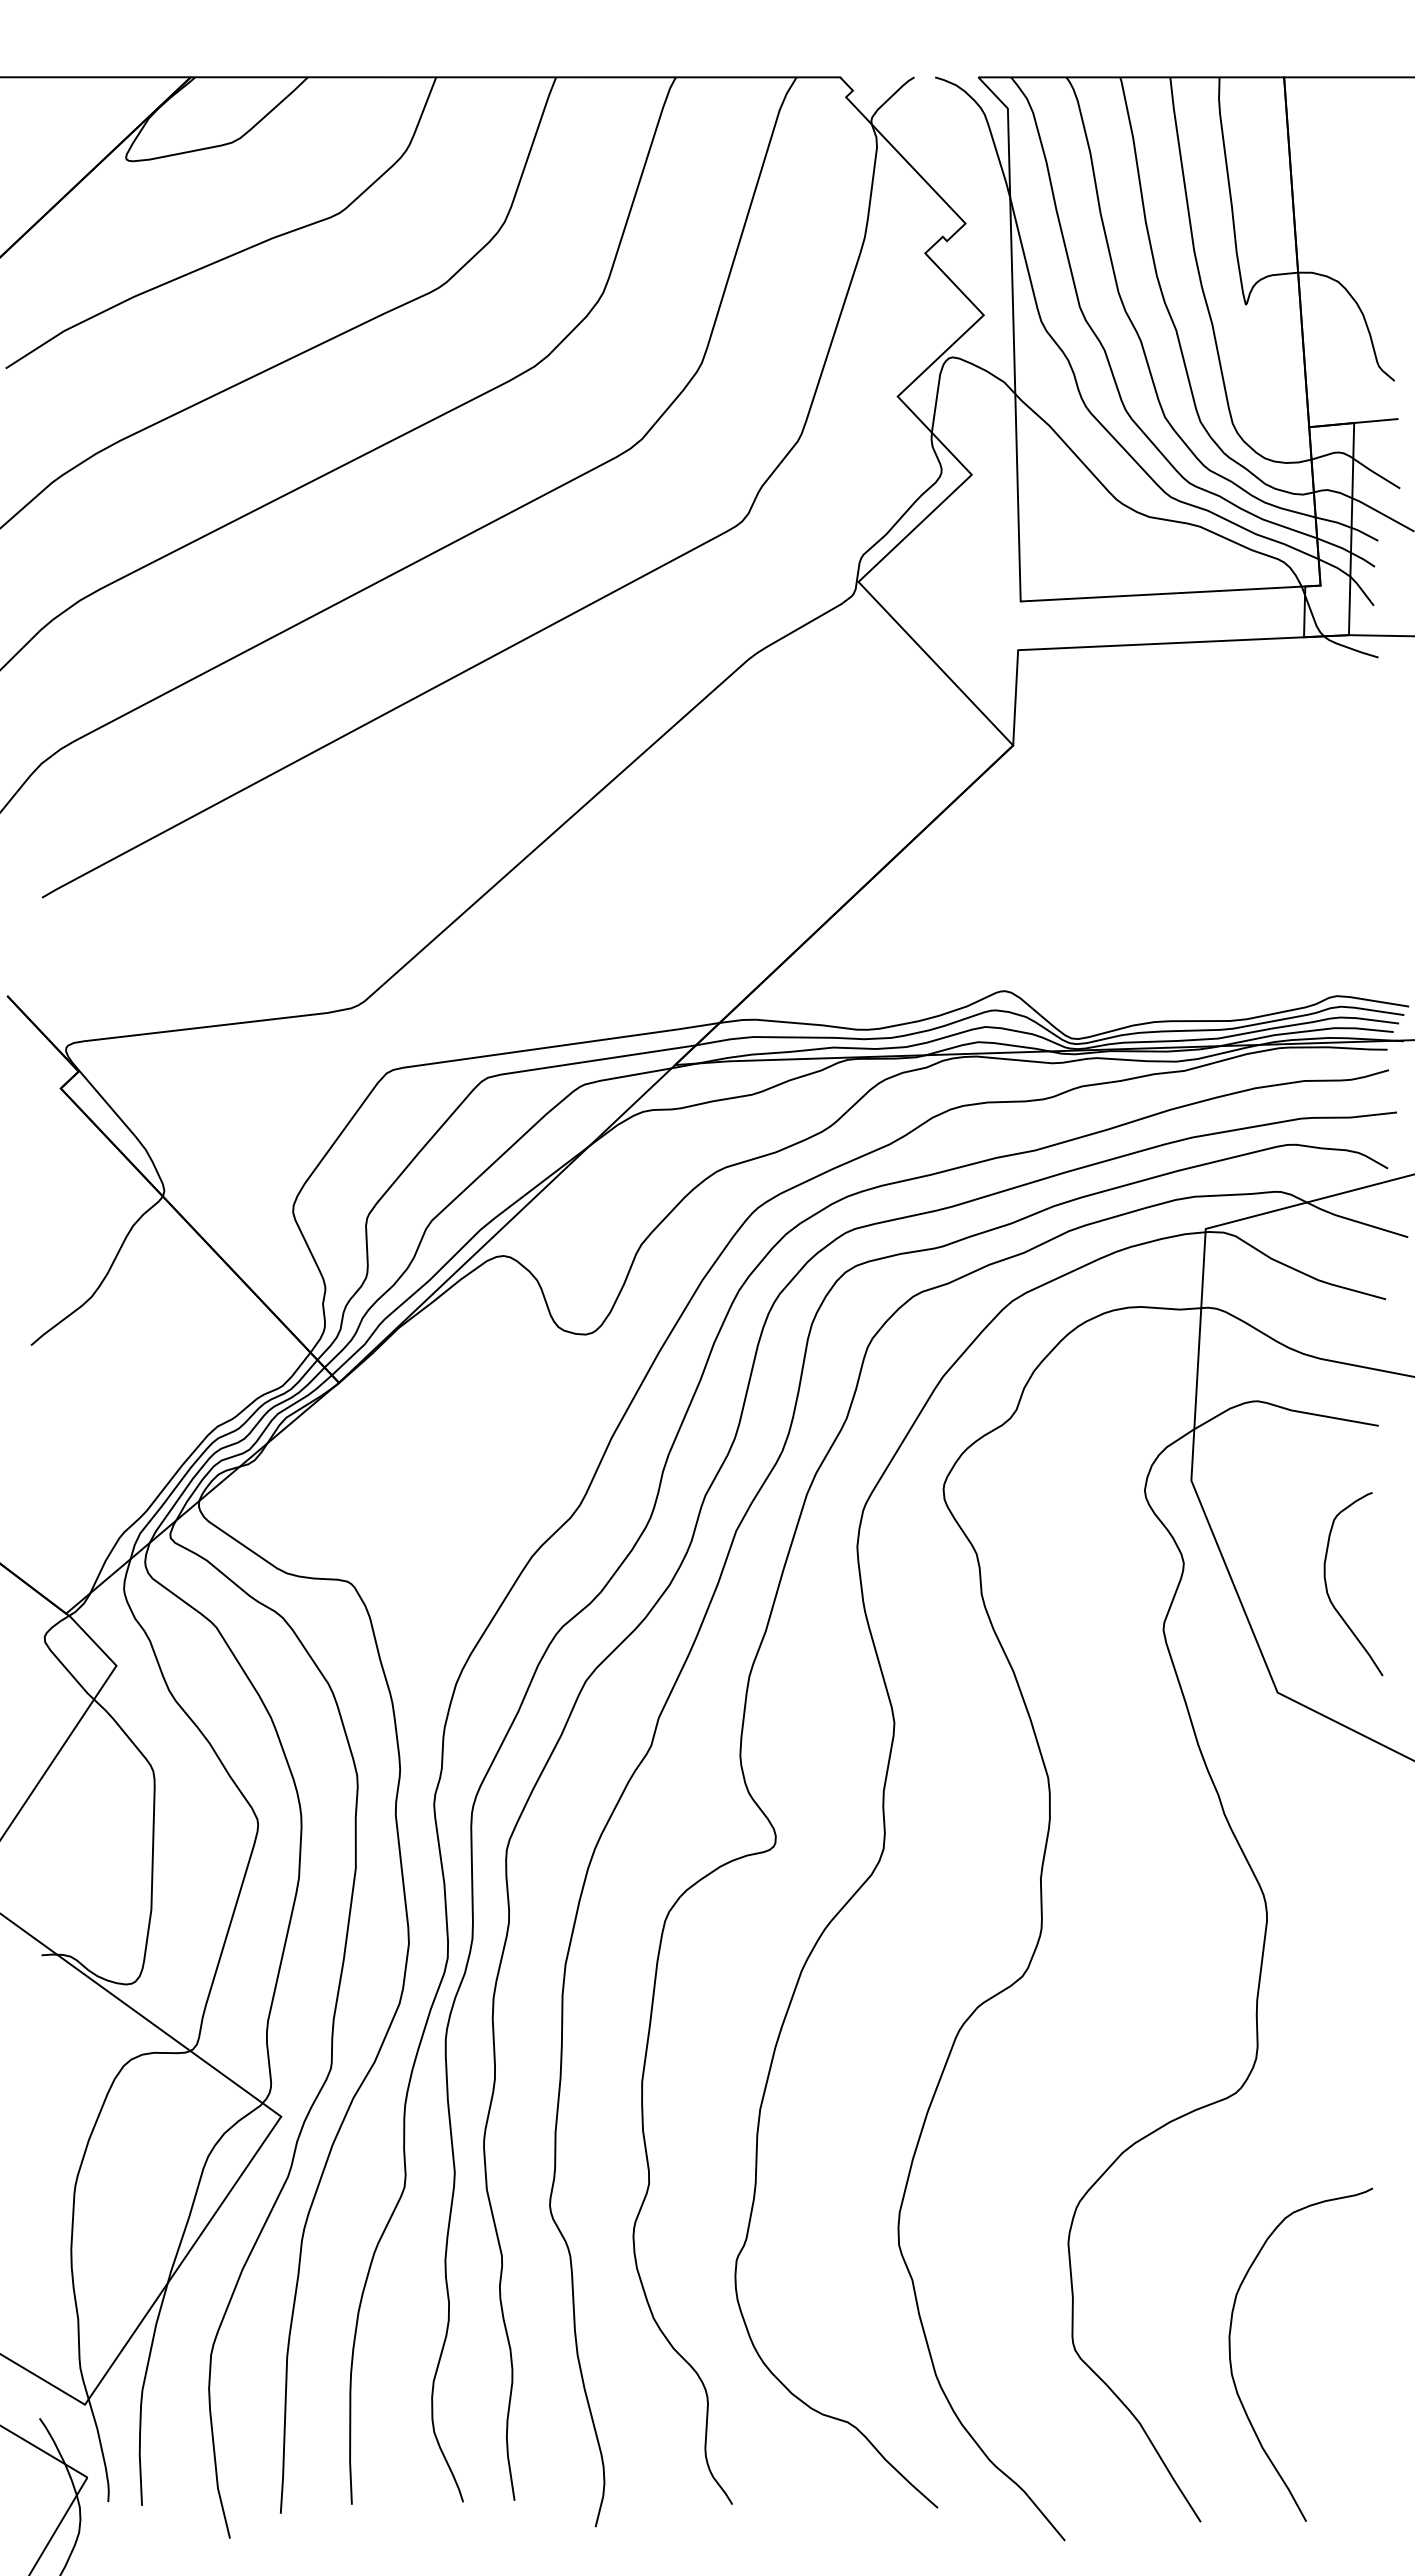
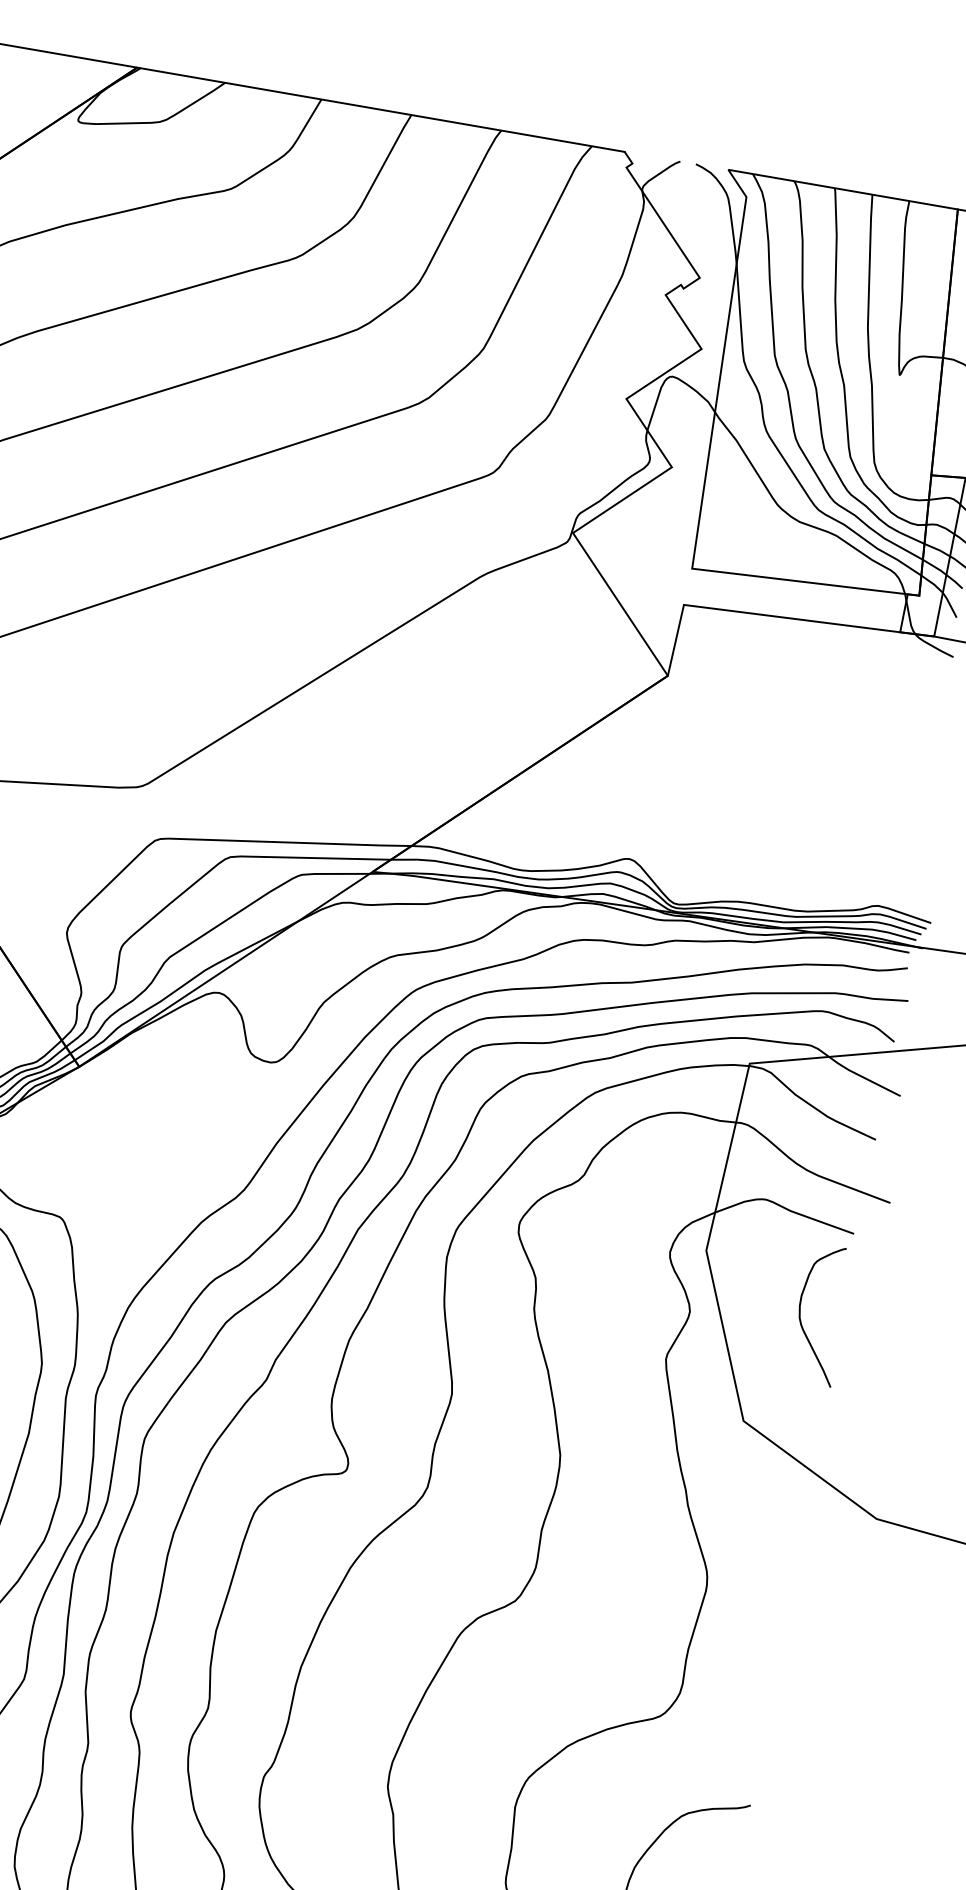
curve: (1327, 1586) -> (800, 1313), moved

